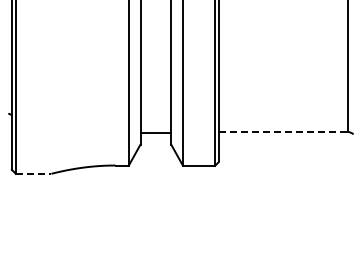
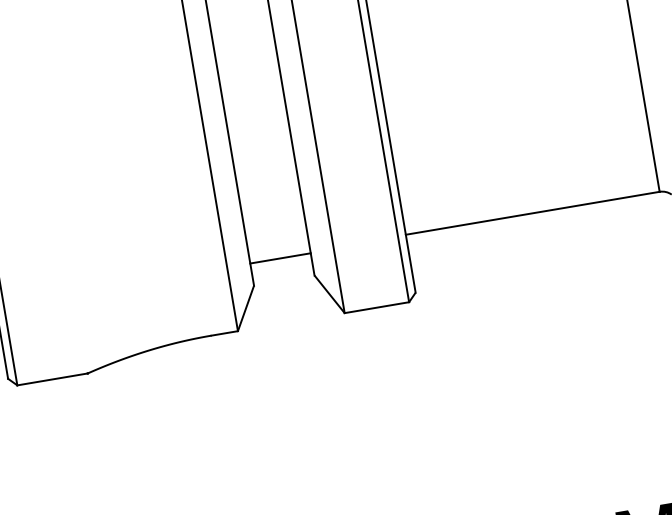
line: (284, 132) -> (534, 213), dashed -> solid
line: (33, 173) -> (52, 378), dashed -> solid

